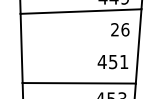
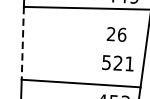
text: (120, 29) -> (117, 34), moved
line: (21, 48) -> (22, 43), solid -> dashed
text: (107, 61) -> (112, 62), 451 -> 521

